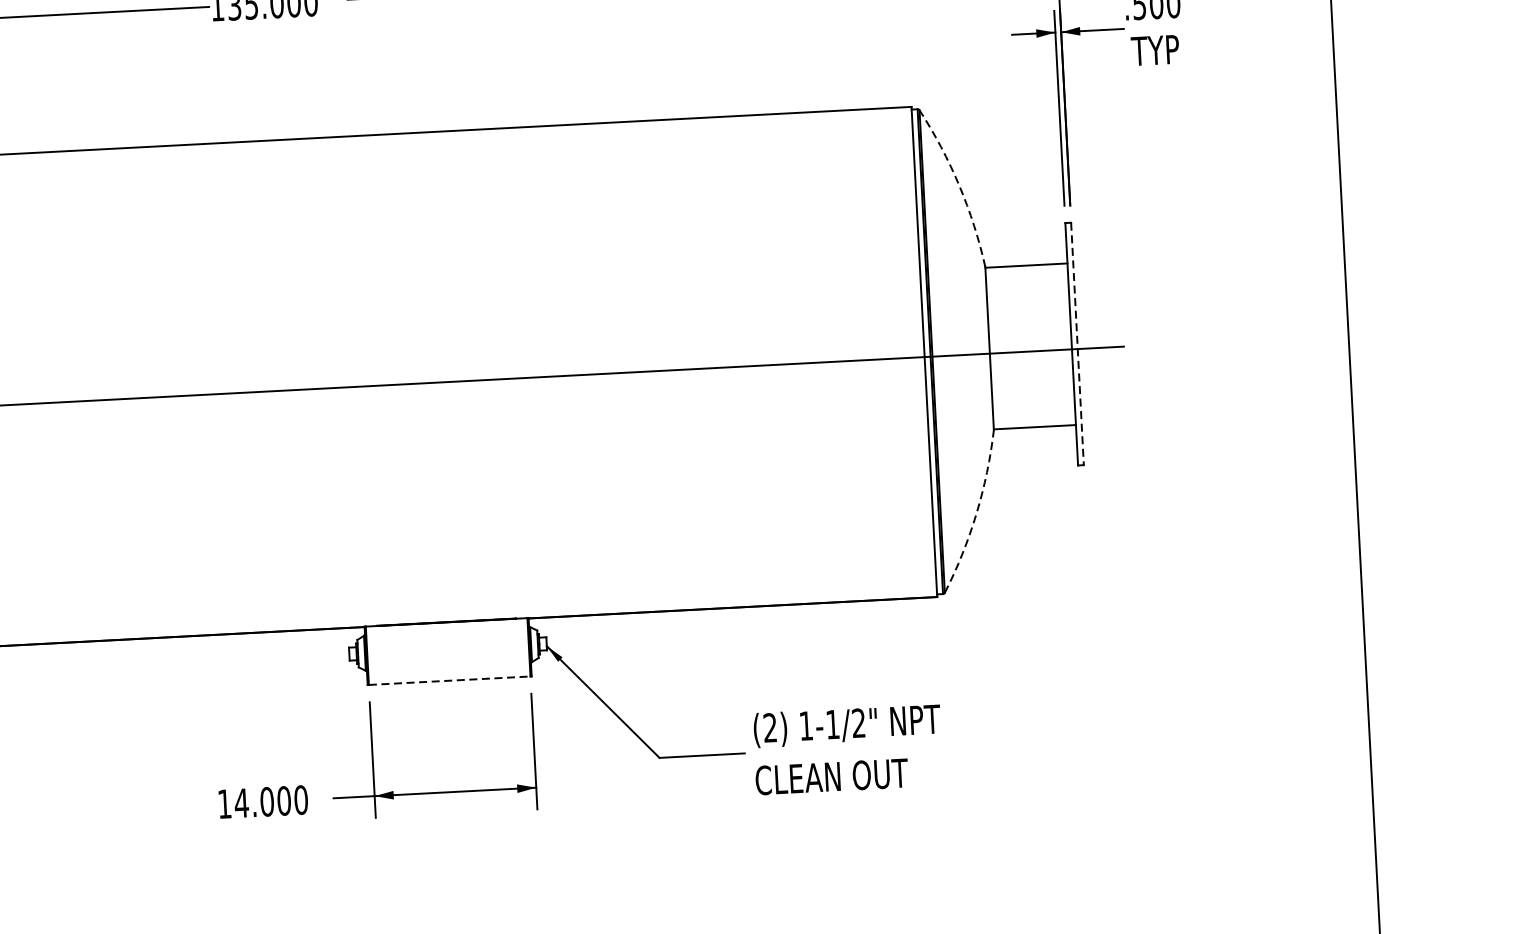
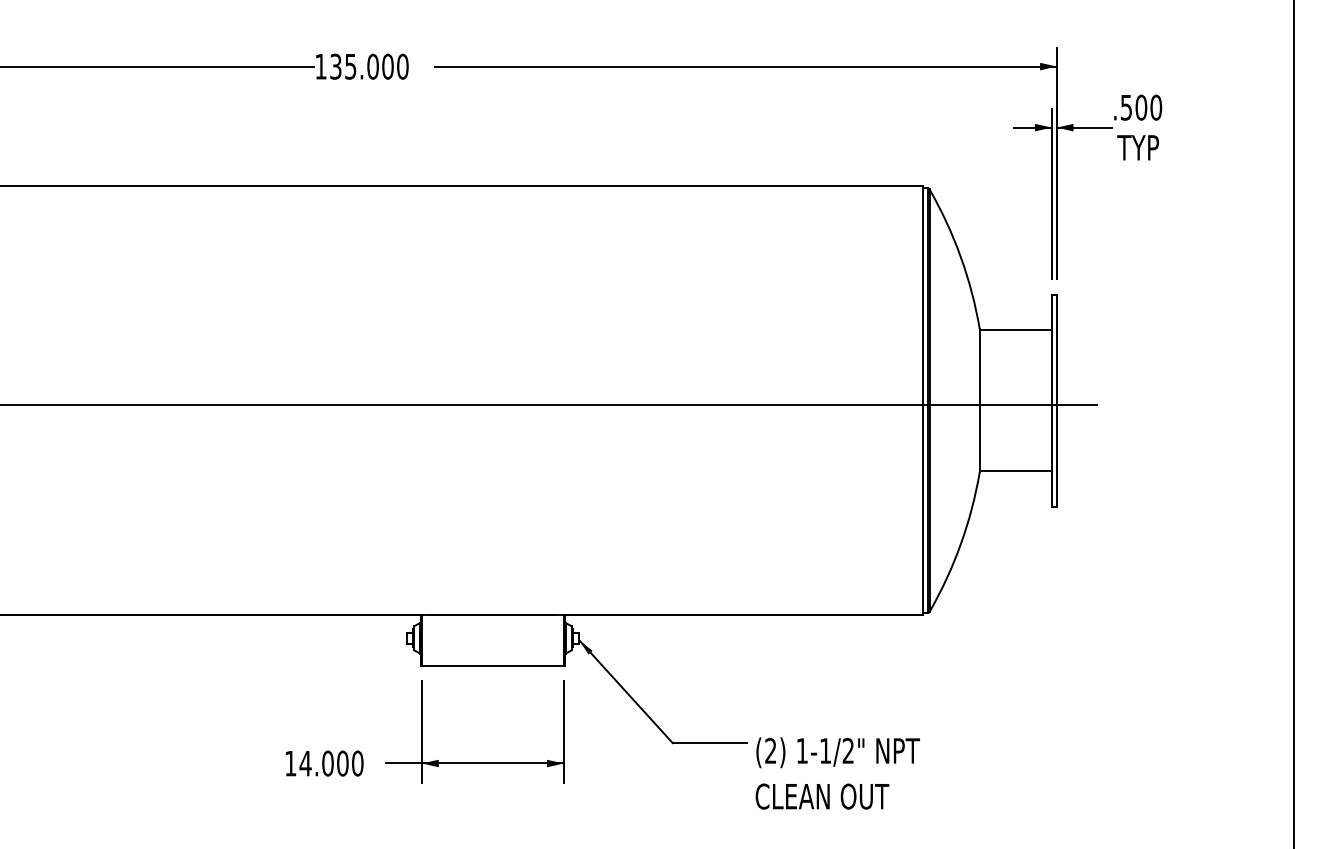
arc: (959, 186) -> (960, 257), dashed -> solid
line: (1077, 344) -> (1056, 401), dashed -> solid
arc: (976, 513) -> (960, 544), dashed -> solid
line: (449, 681) -> (492, 666), dashed -> solid
text: (847, 749) -> (837, 773), moved

